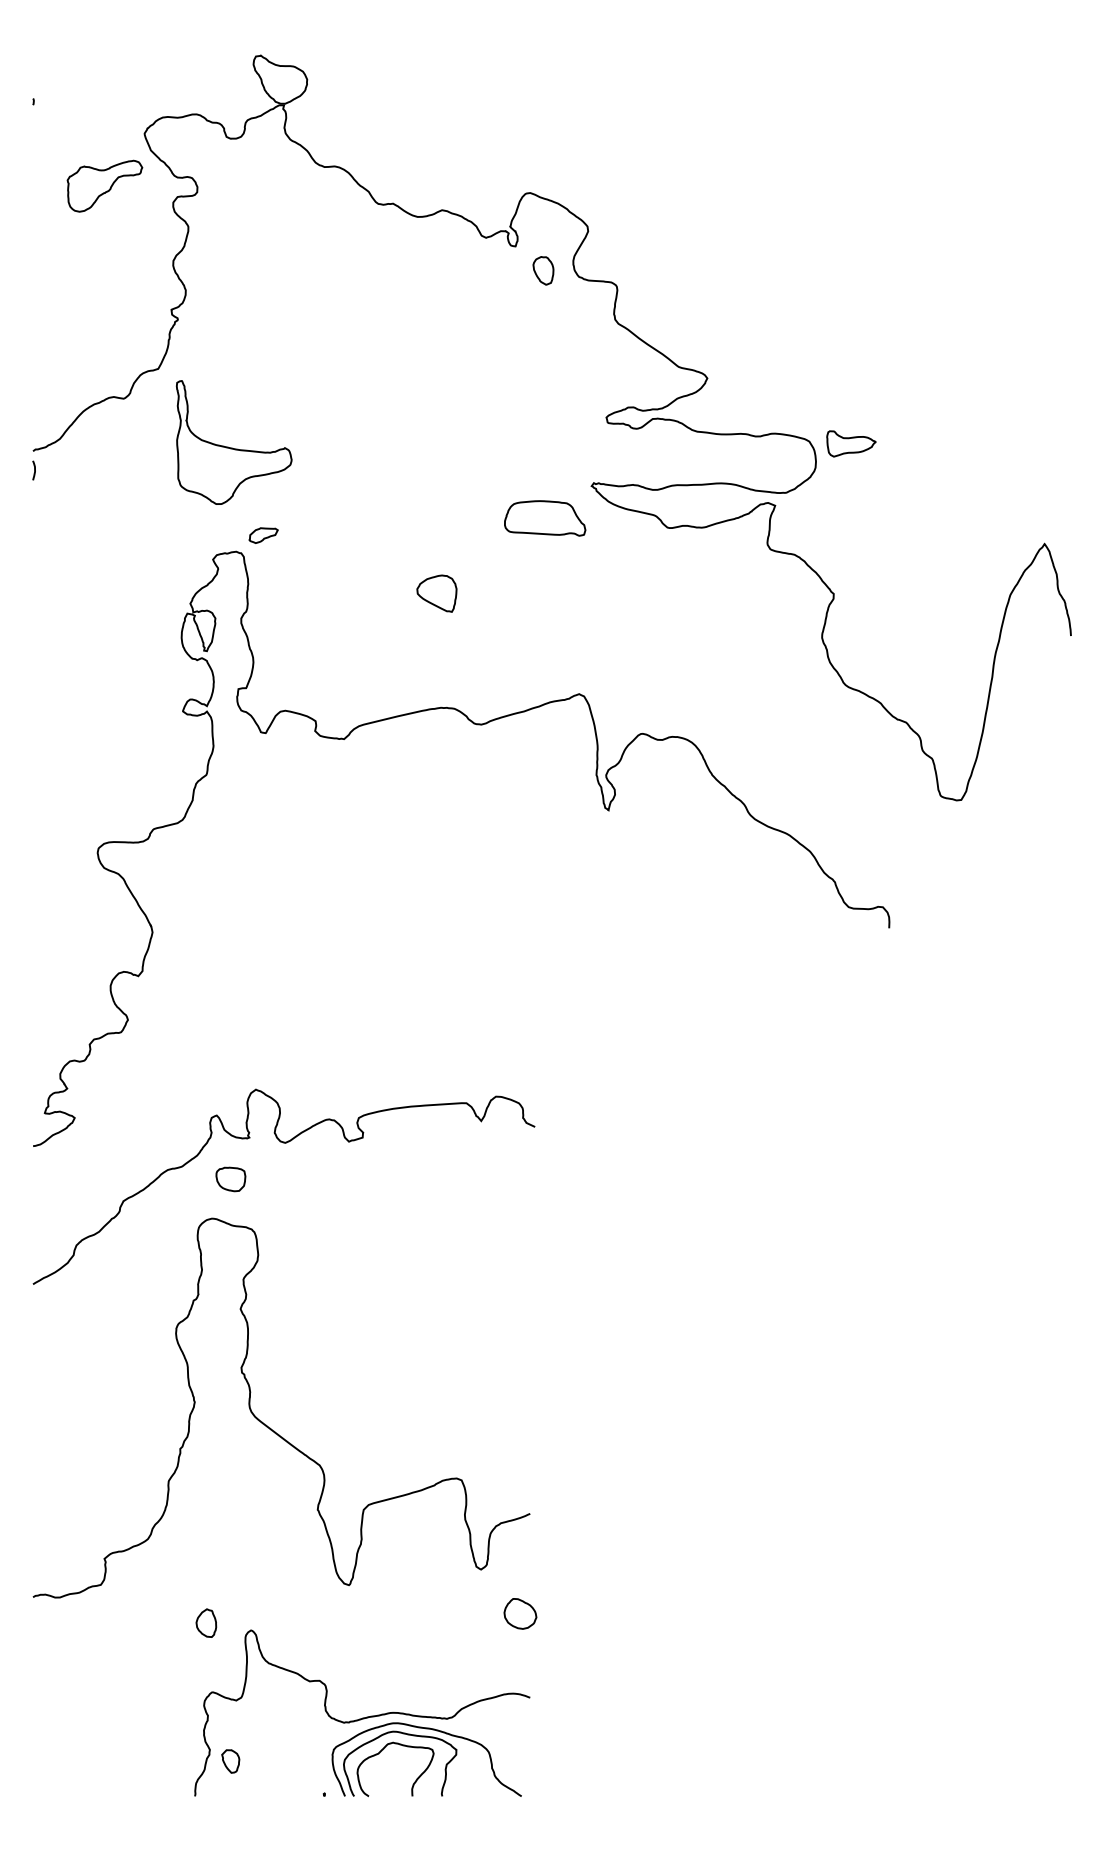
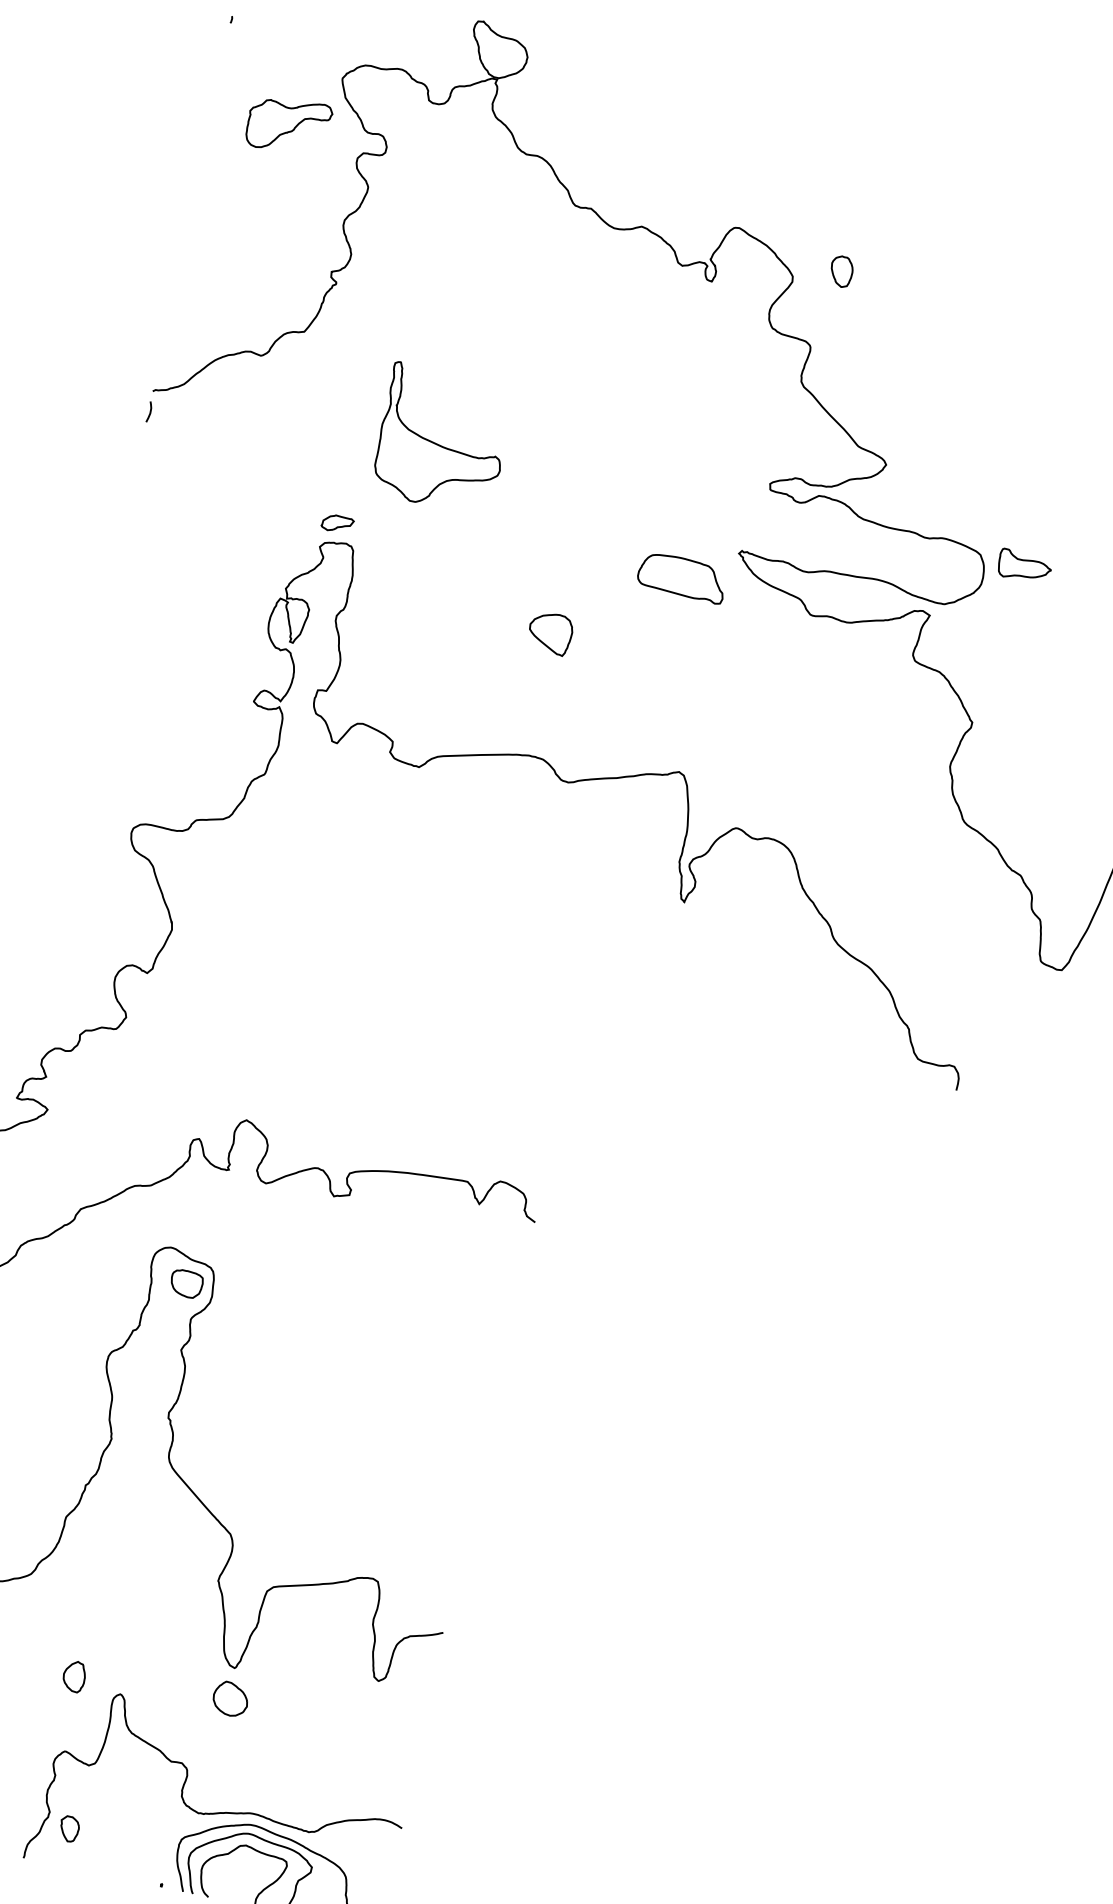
part: (543, 270) -> (841, 271), moved
part: (233, 442) -> (441, 439), moved
part: (263, 535) -> (337, 523), moved
part: (230, 1179) -> (186, 1283), moved
part: (520, 1613) -> (230, 1698), moved

